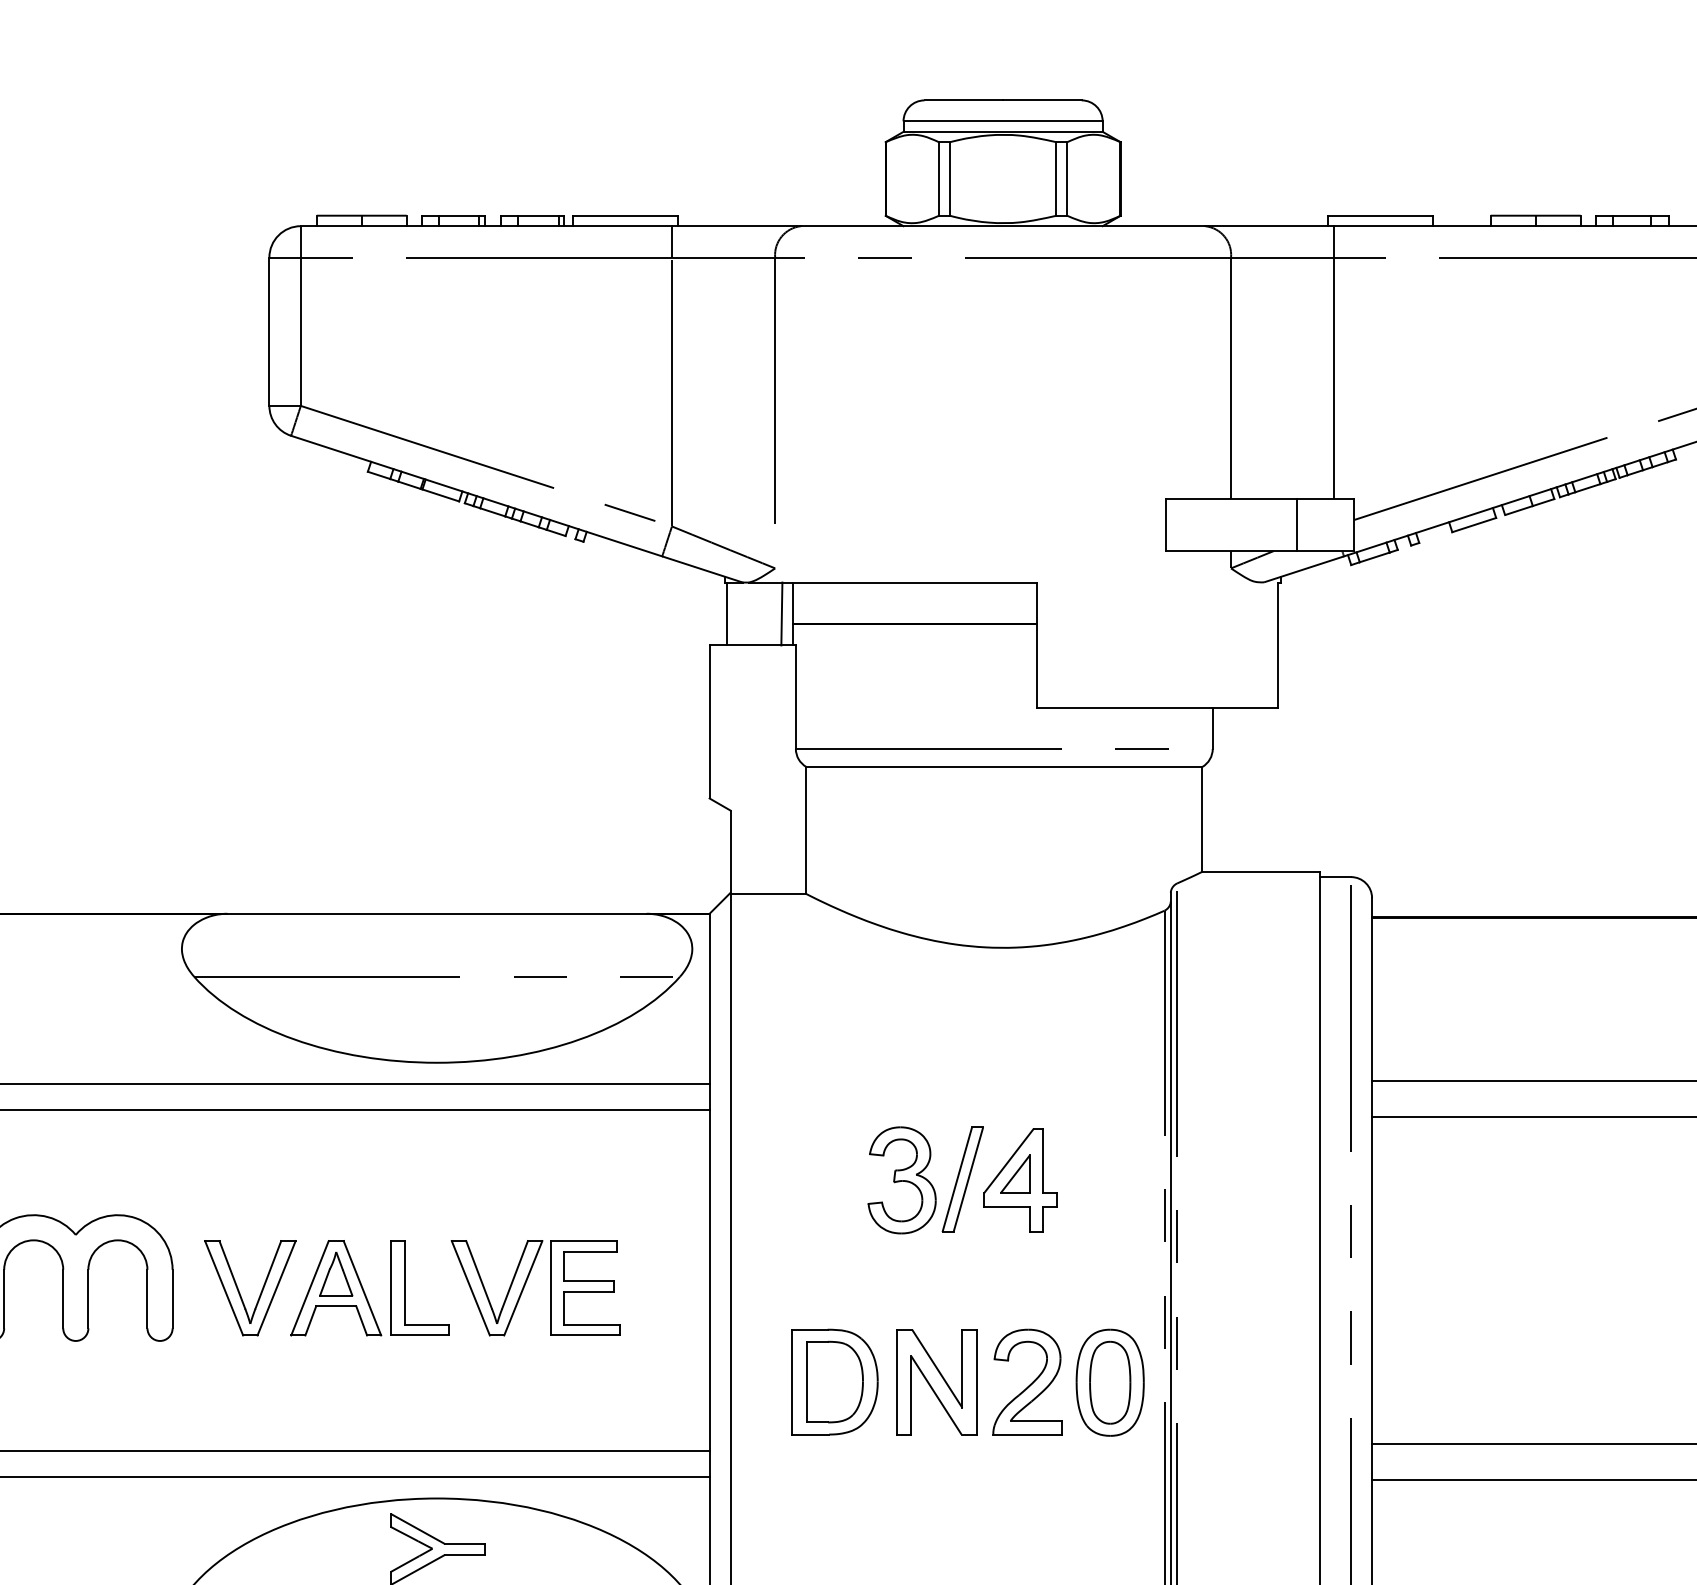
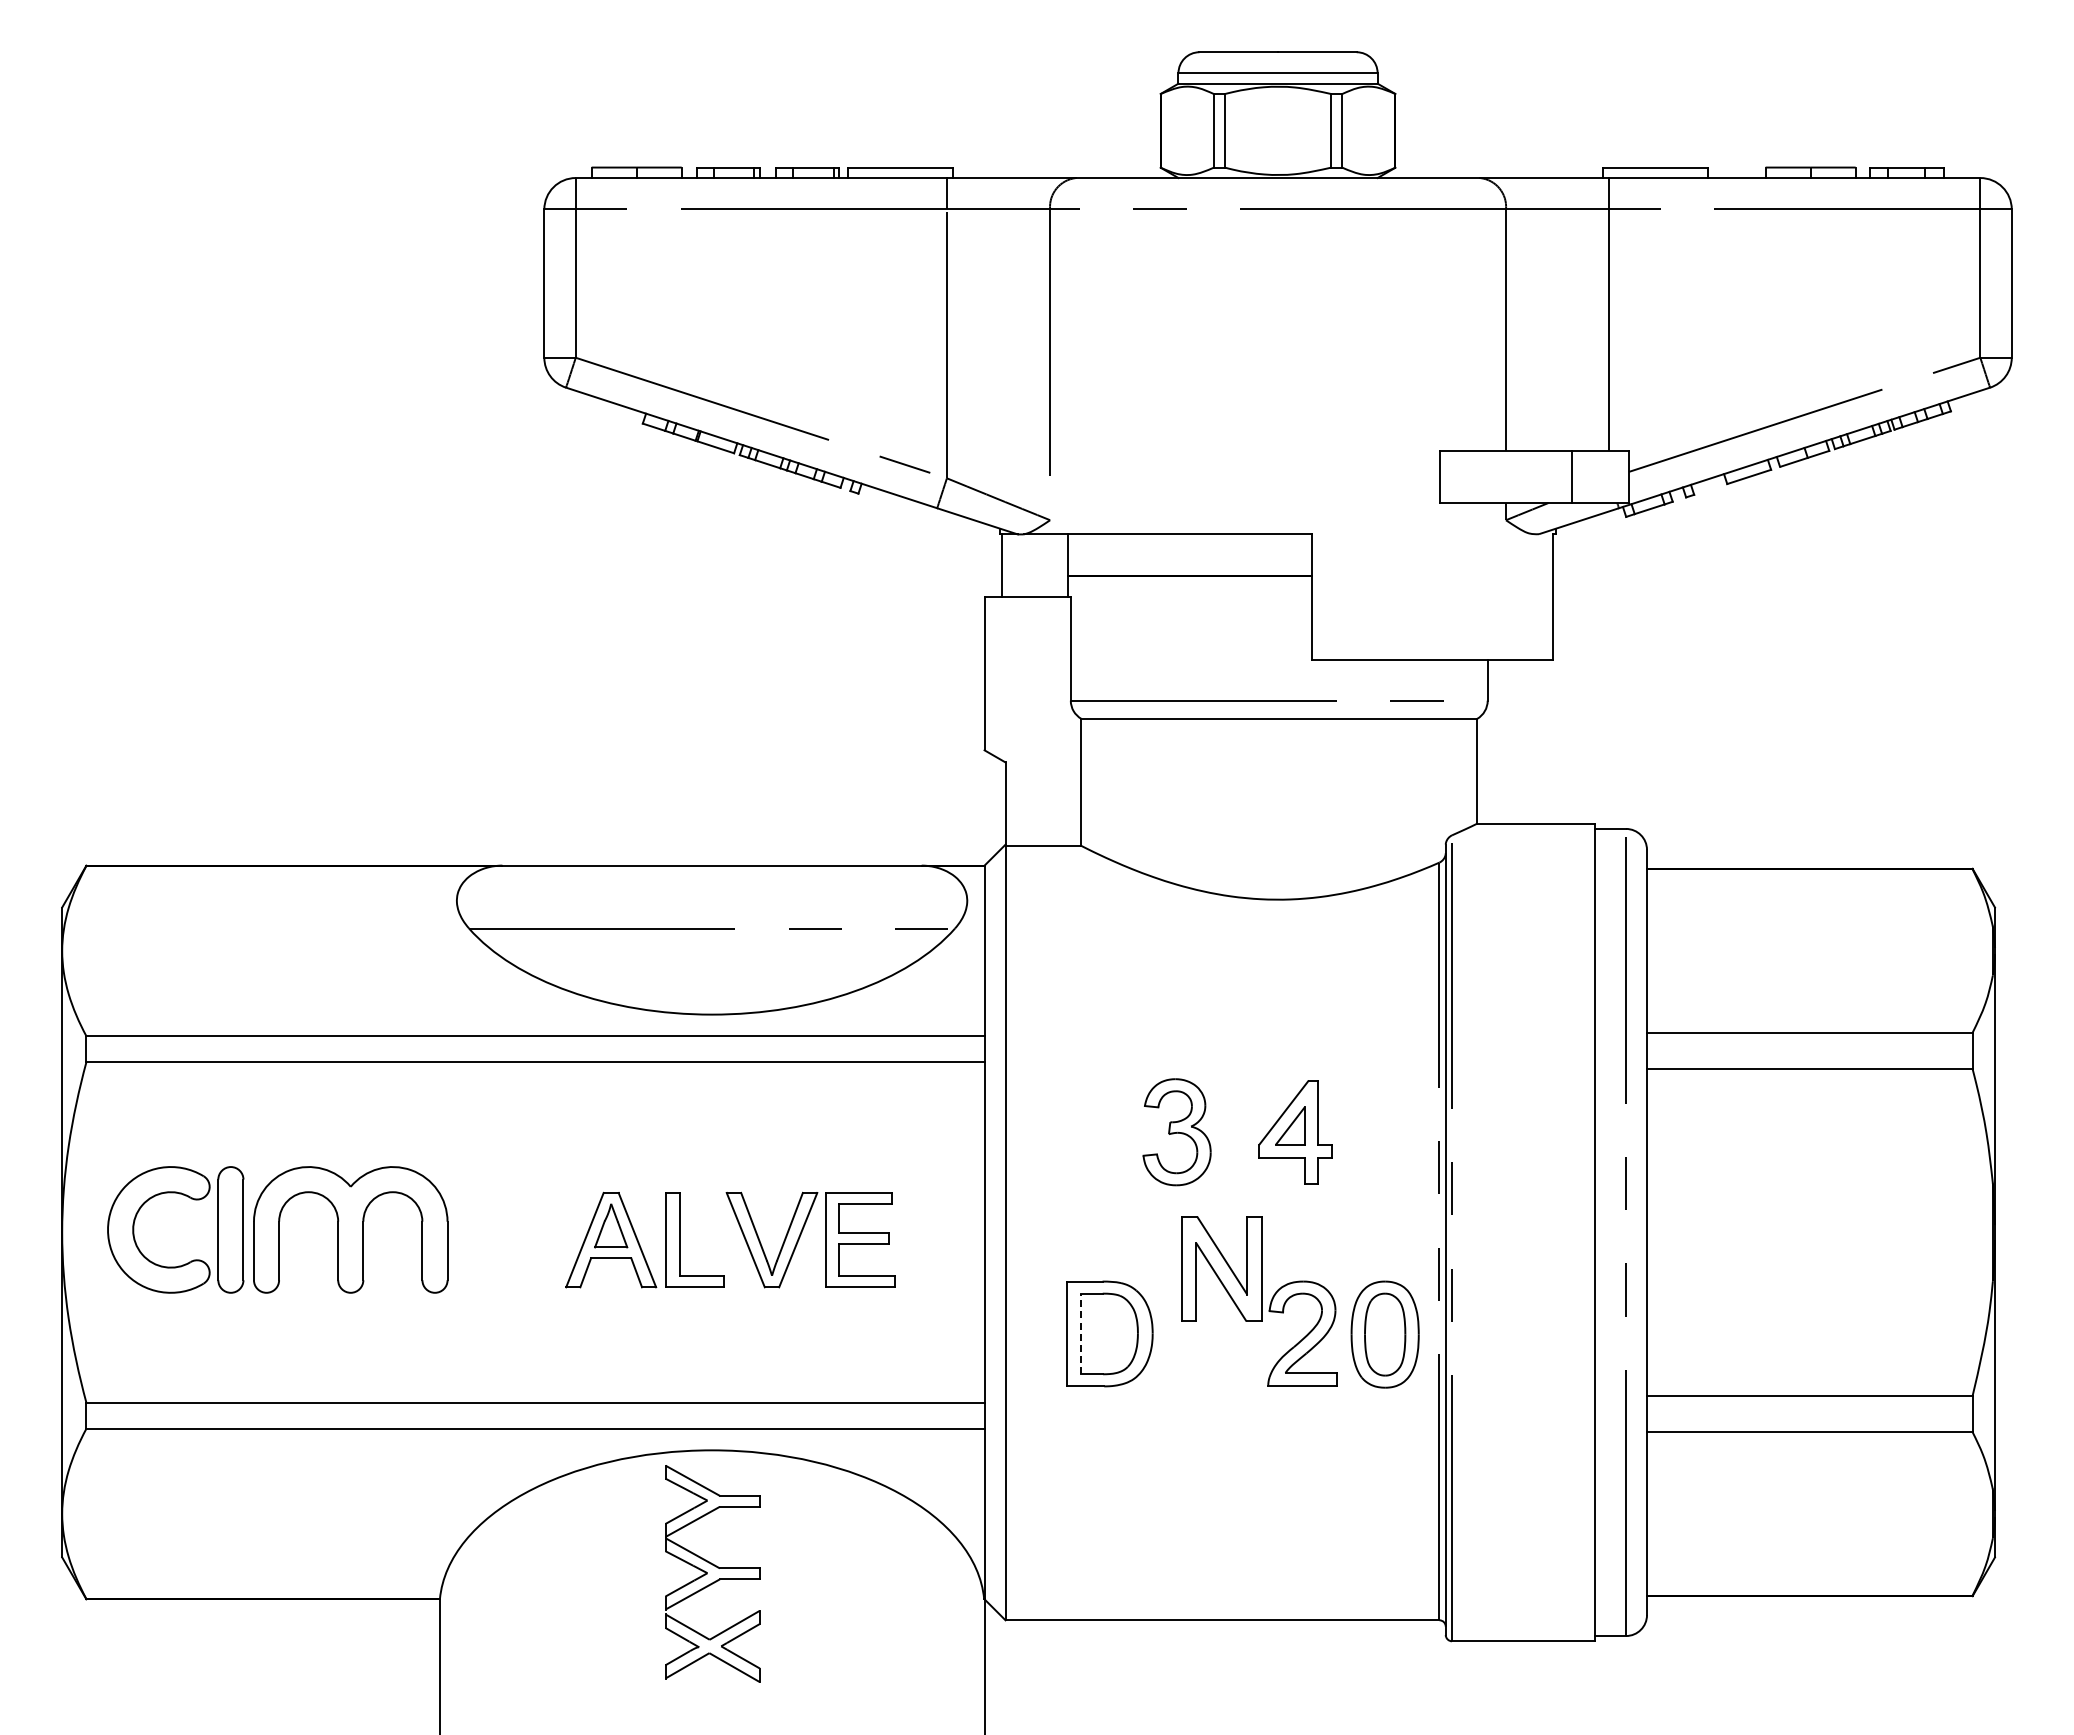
line: (781, 613) -> (1056, 565), removed
part: (962, 1179) -> (1237, 1131), removed
part: (261, 1289) -> (536, 1241), removed
line: (806, 1381) -> (1081, 1333), solid -> dashed
part: (936, 1381) -> (1221, 1268), moved

